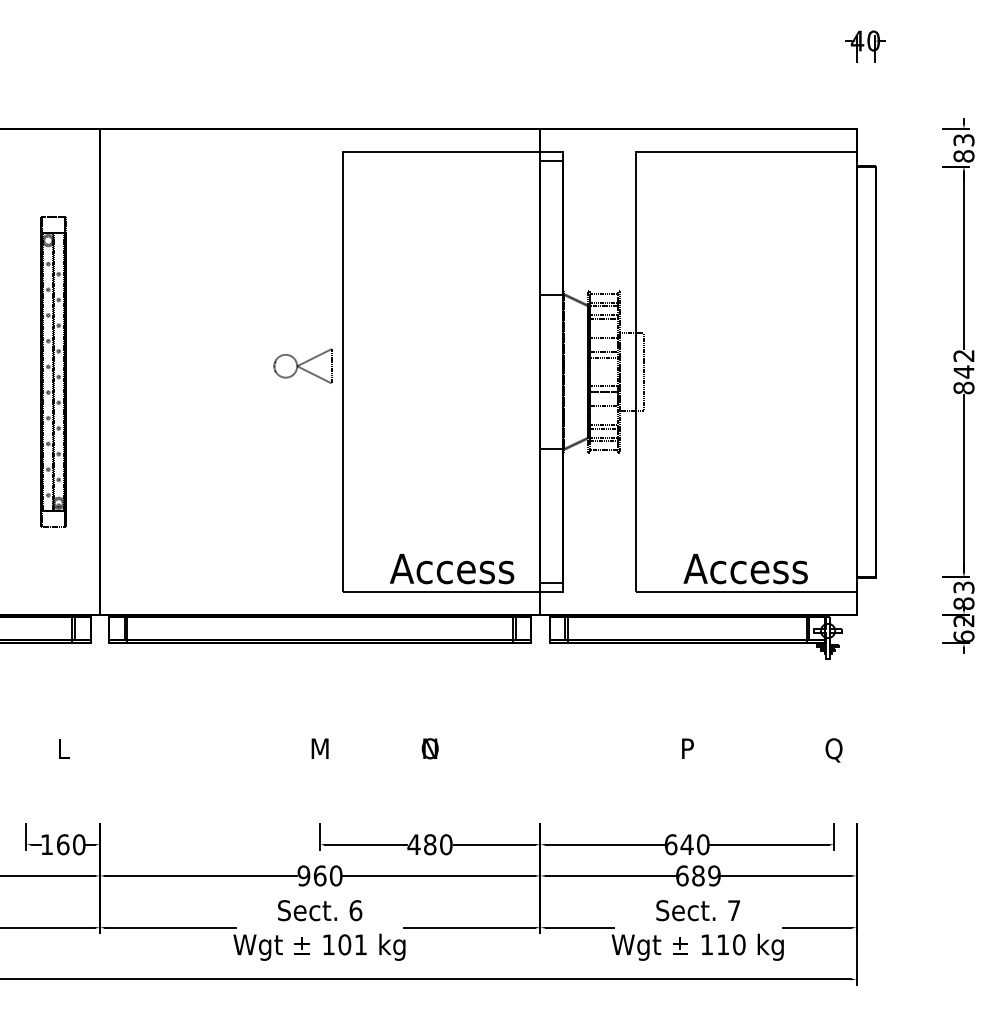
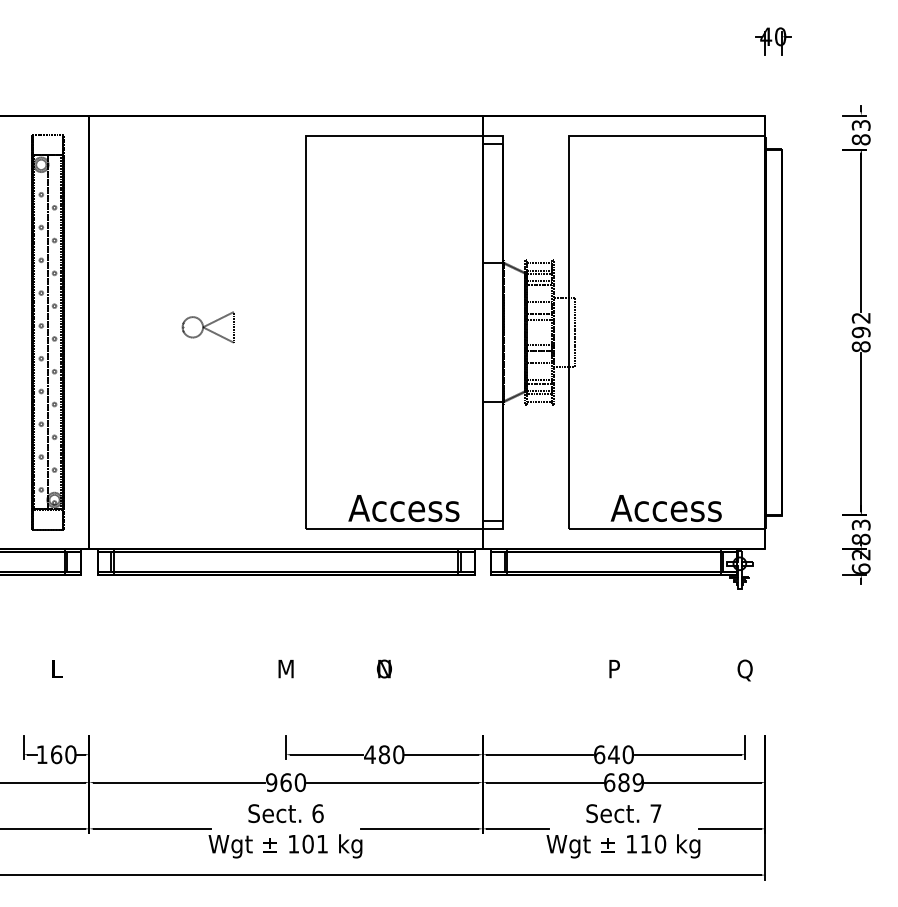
part: (302, 365) -> (207, 326), moved
part: (53, 371) -> (47, 332), size x1.43
text: (963, 371) -> (860, 332), 842 -> 892

